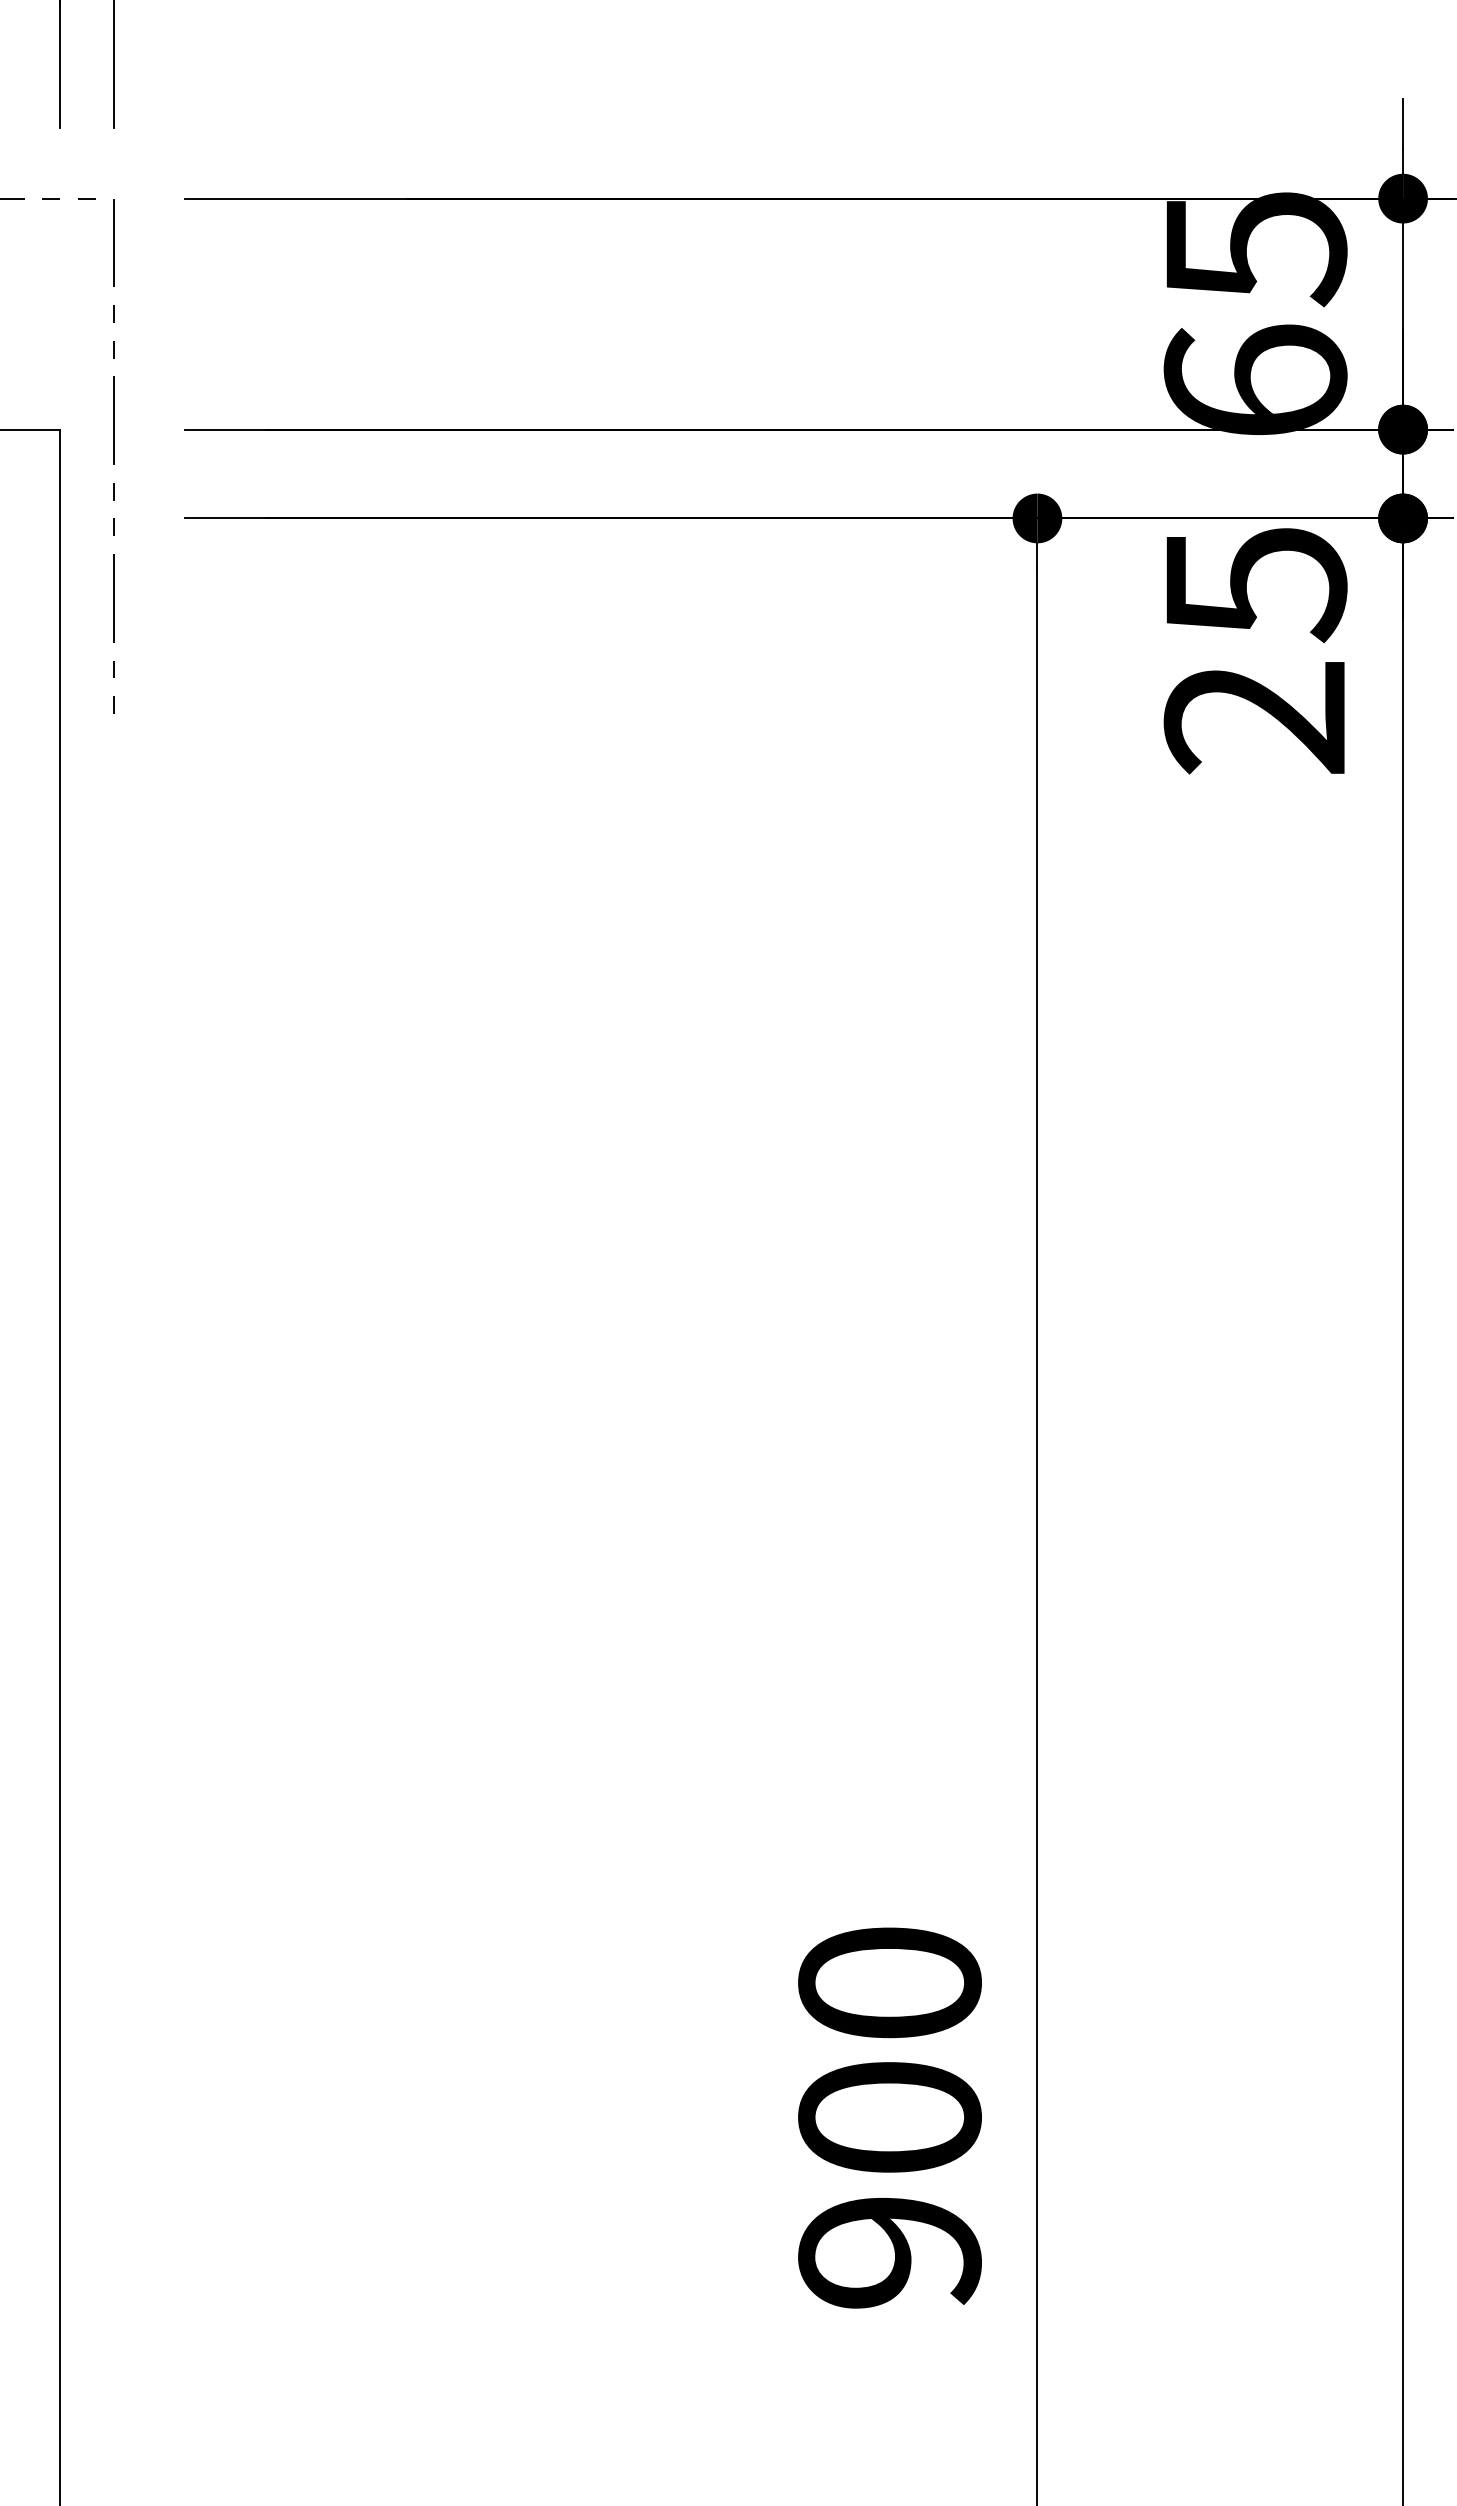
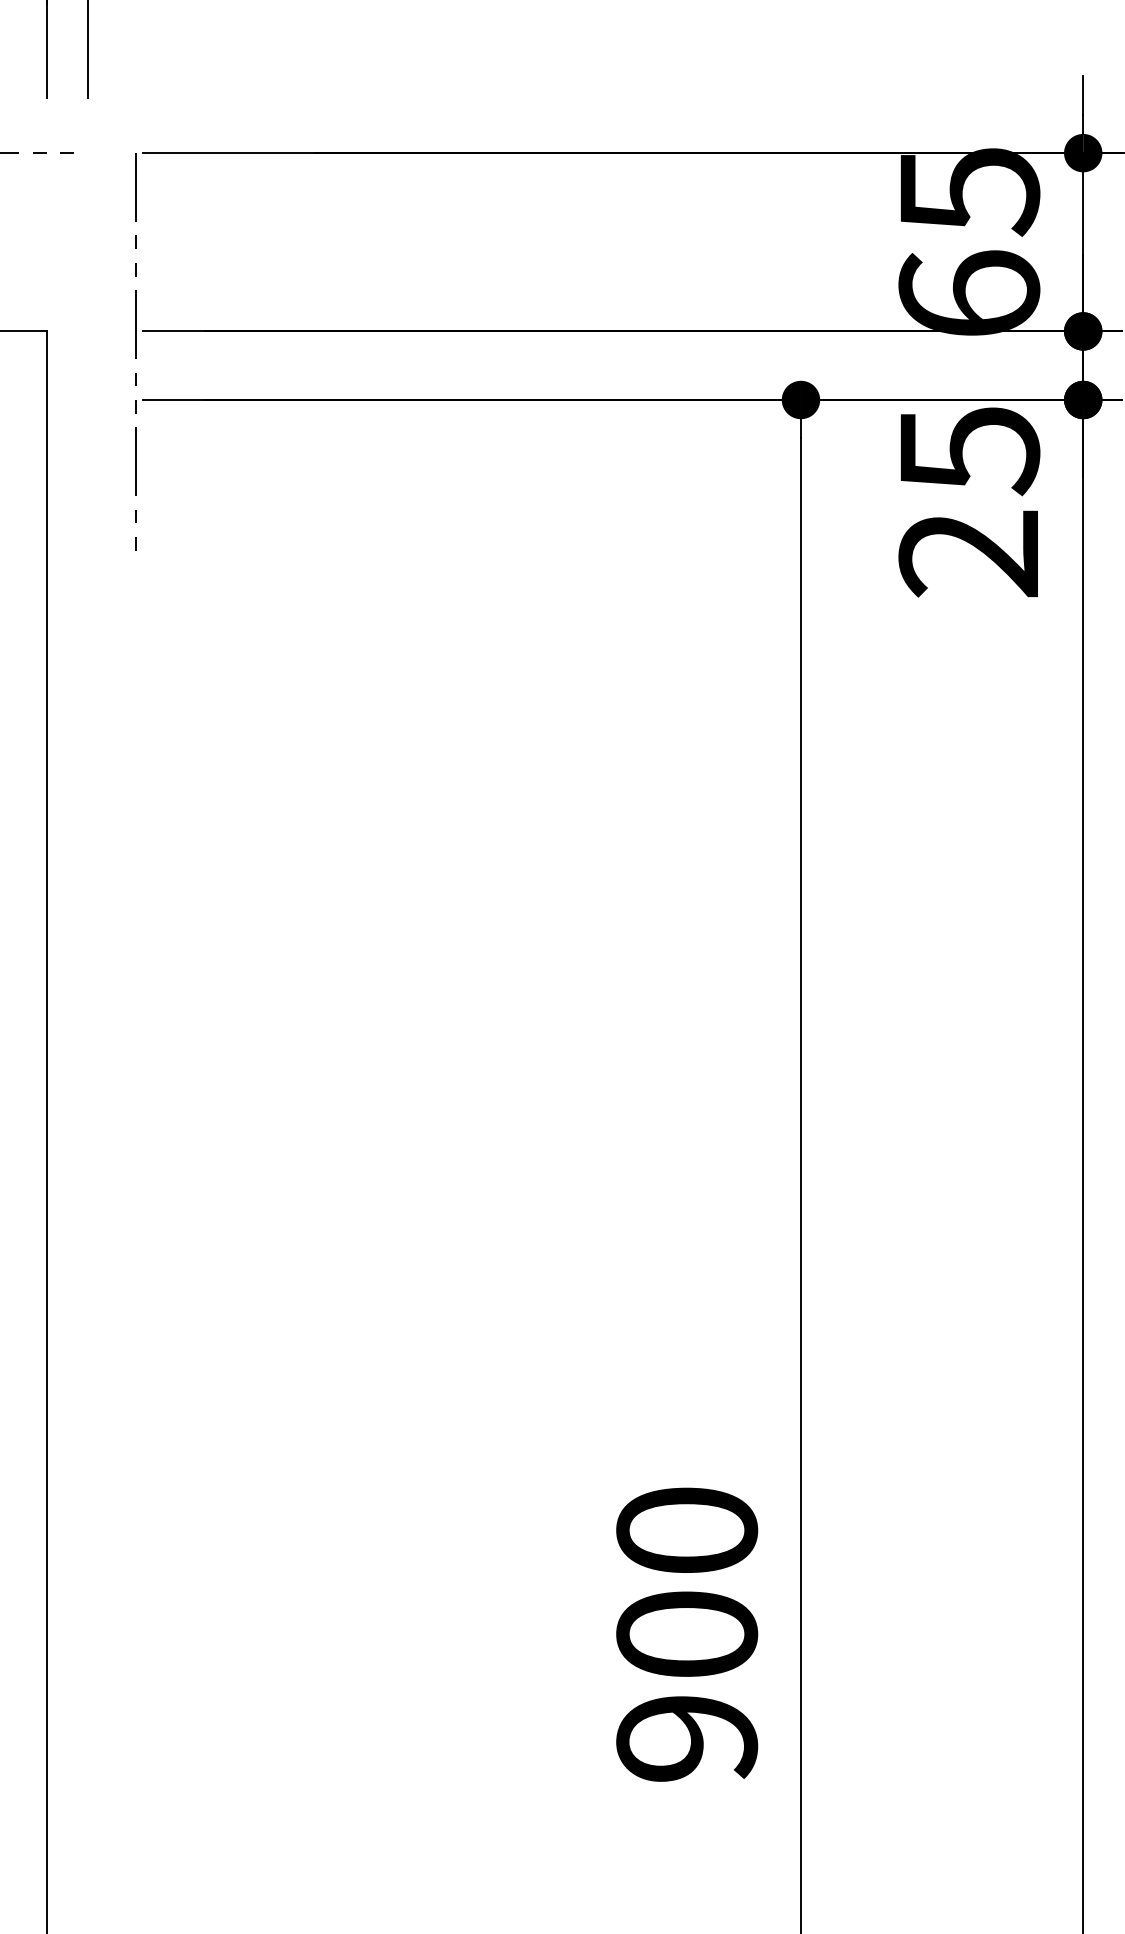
line: (113, 456) -> (135, 352), moved

